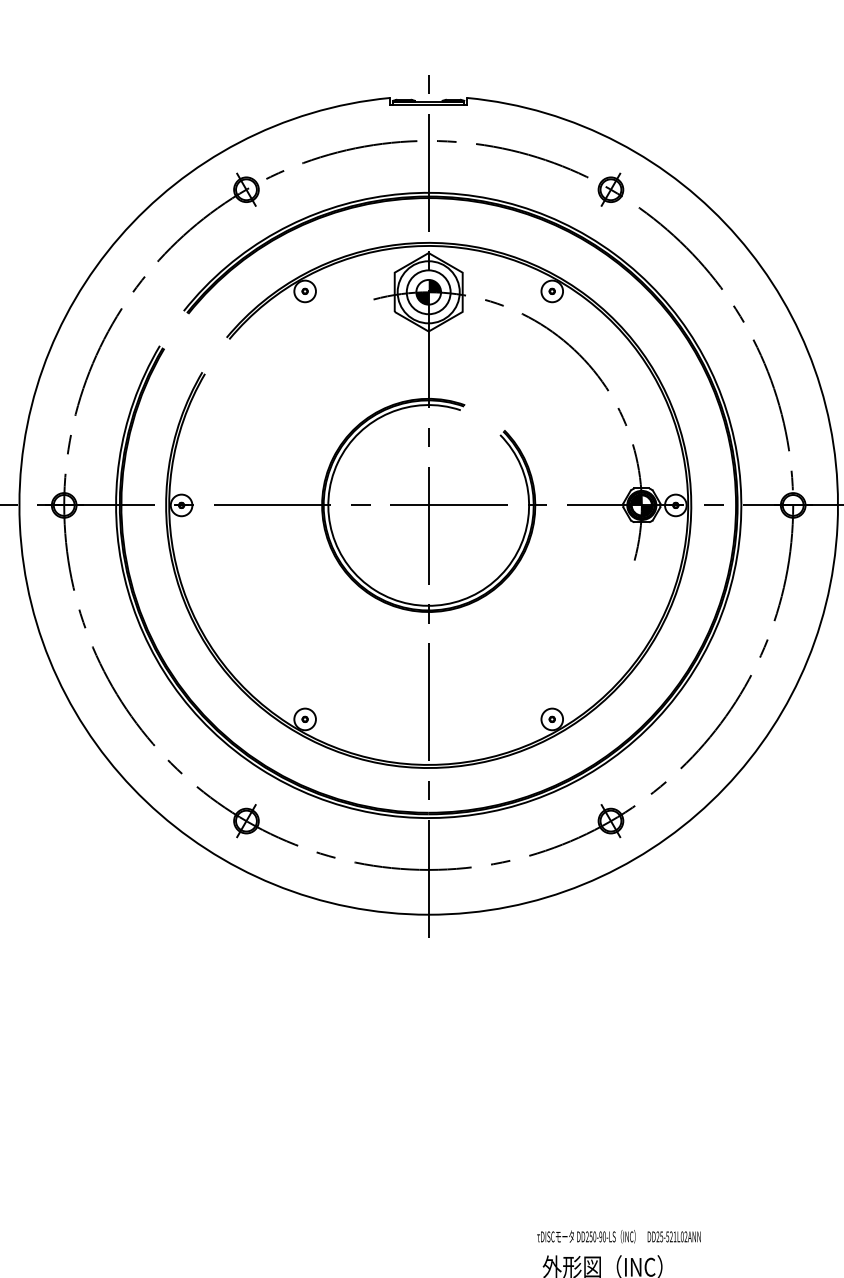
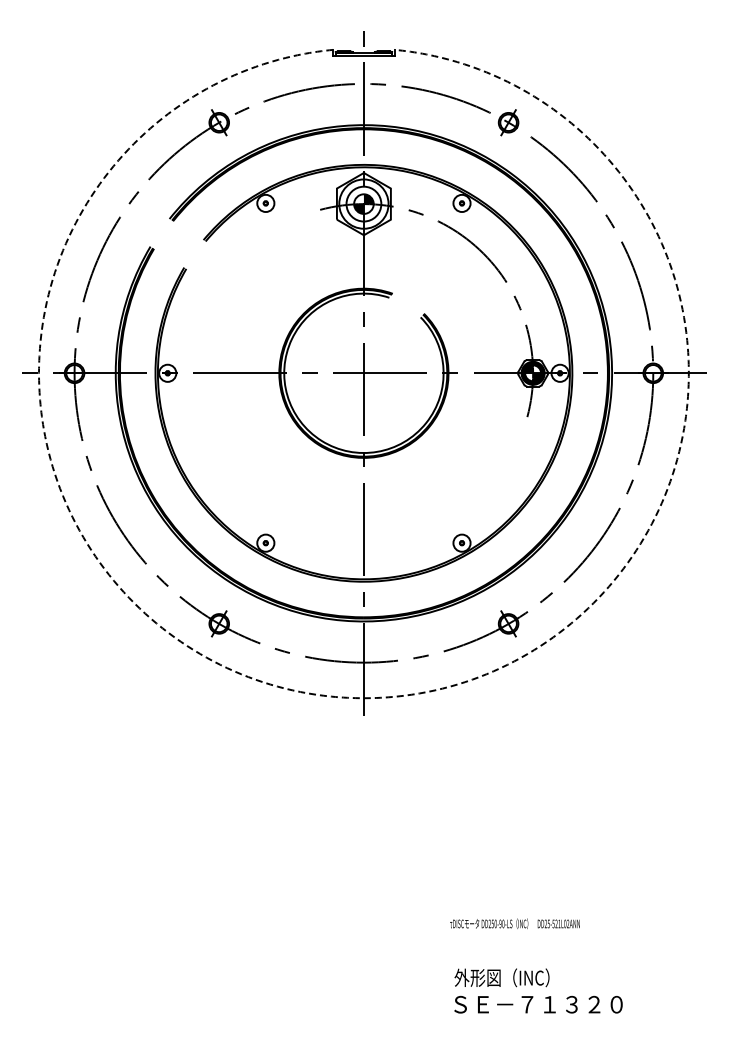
arc: (428, 915) -> (363, 698), solid -> dashed
text: (618, 1236) -> (514, 923), moved

